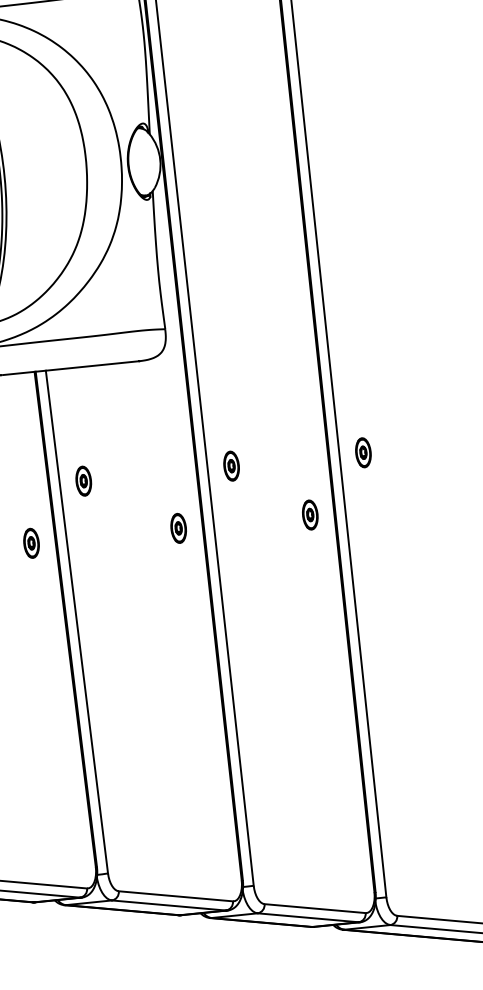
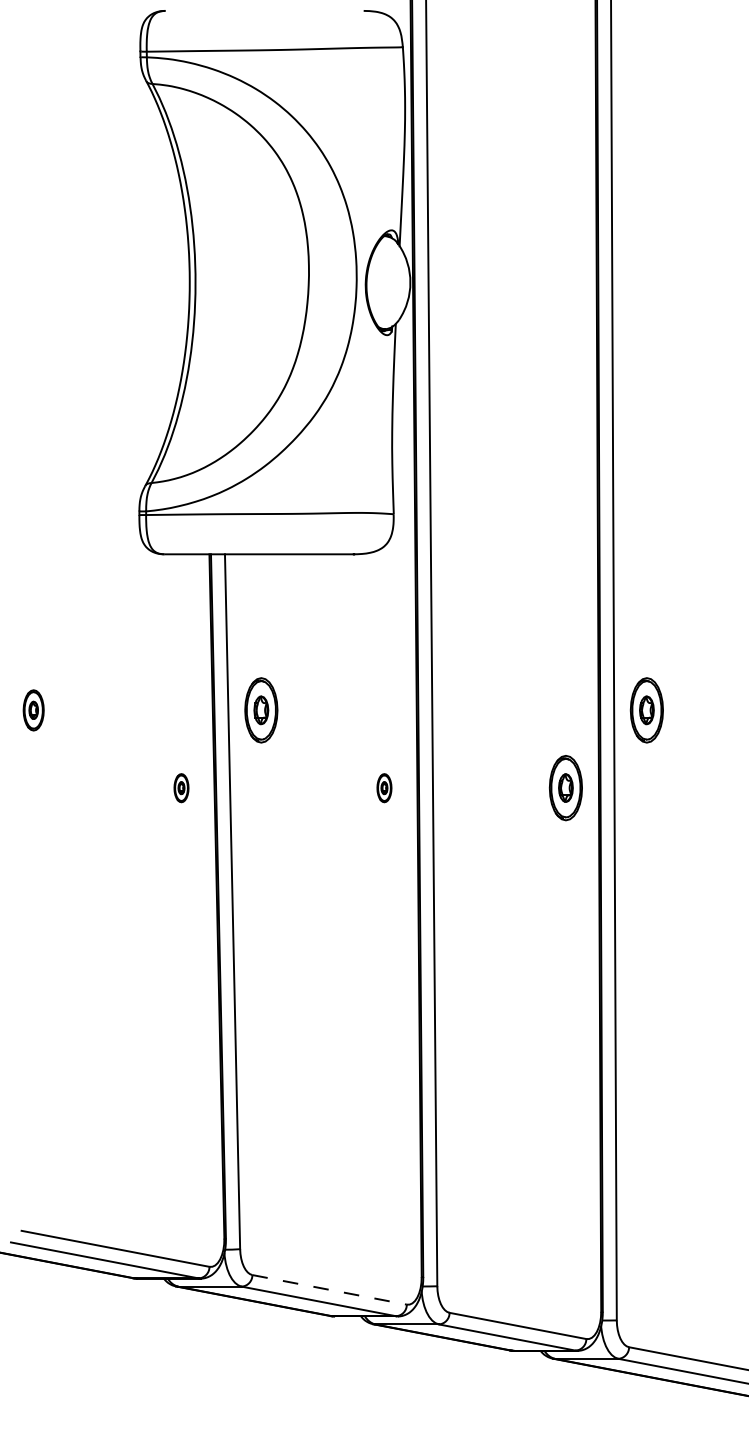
part: (363, 452) -> (647, 710), size x1.6
part: (231, 466) -> (465, 710), removed
part: (83, 481) -> (261, 710), size x1.6
part: (309, 514) -> (565, 787), size x1.6
part: (178, 528) -> (384, 788), size x0.7
part: (31, 543) -> (181, 788), size x0.7
line: (175, 896) -> (329, 1289), solid -> dashed

